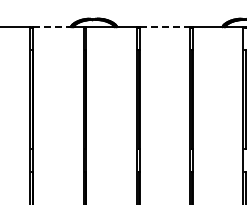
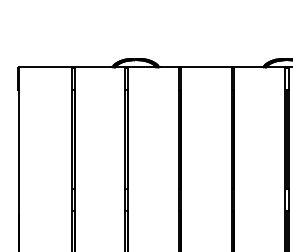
line: (50, 27) -> (92, 67), dashed -> solid
line: (165, 27) -> (206, 67), dashed -> solid

